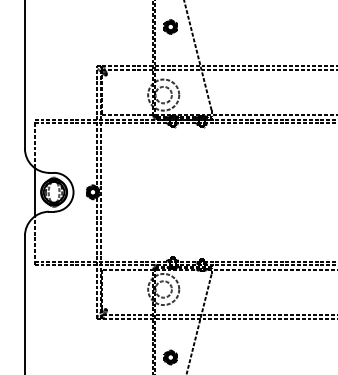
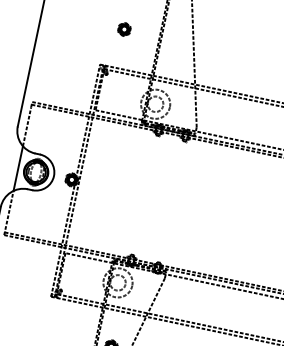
part: (170, 26) -> (124, 28), moved

